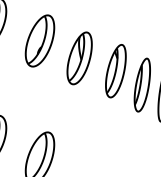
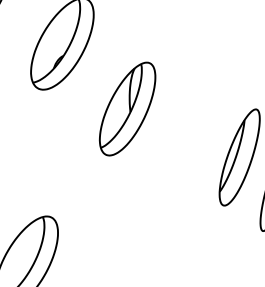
part: (79, 58) -> (127, 109), moved
part: (115, 71) -> (193, 123), removed

